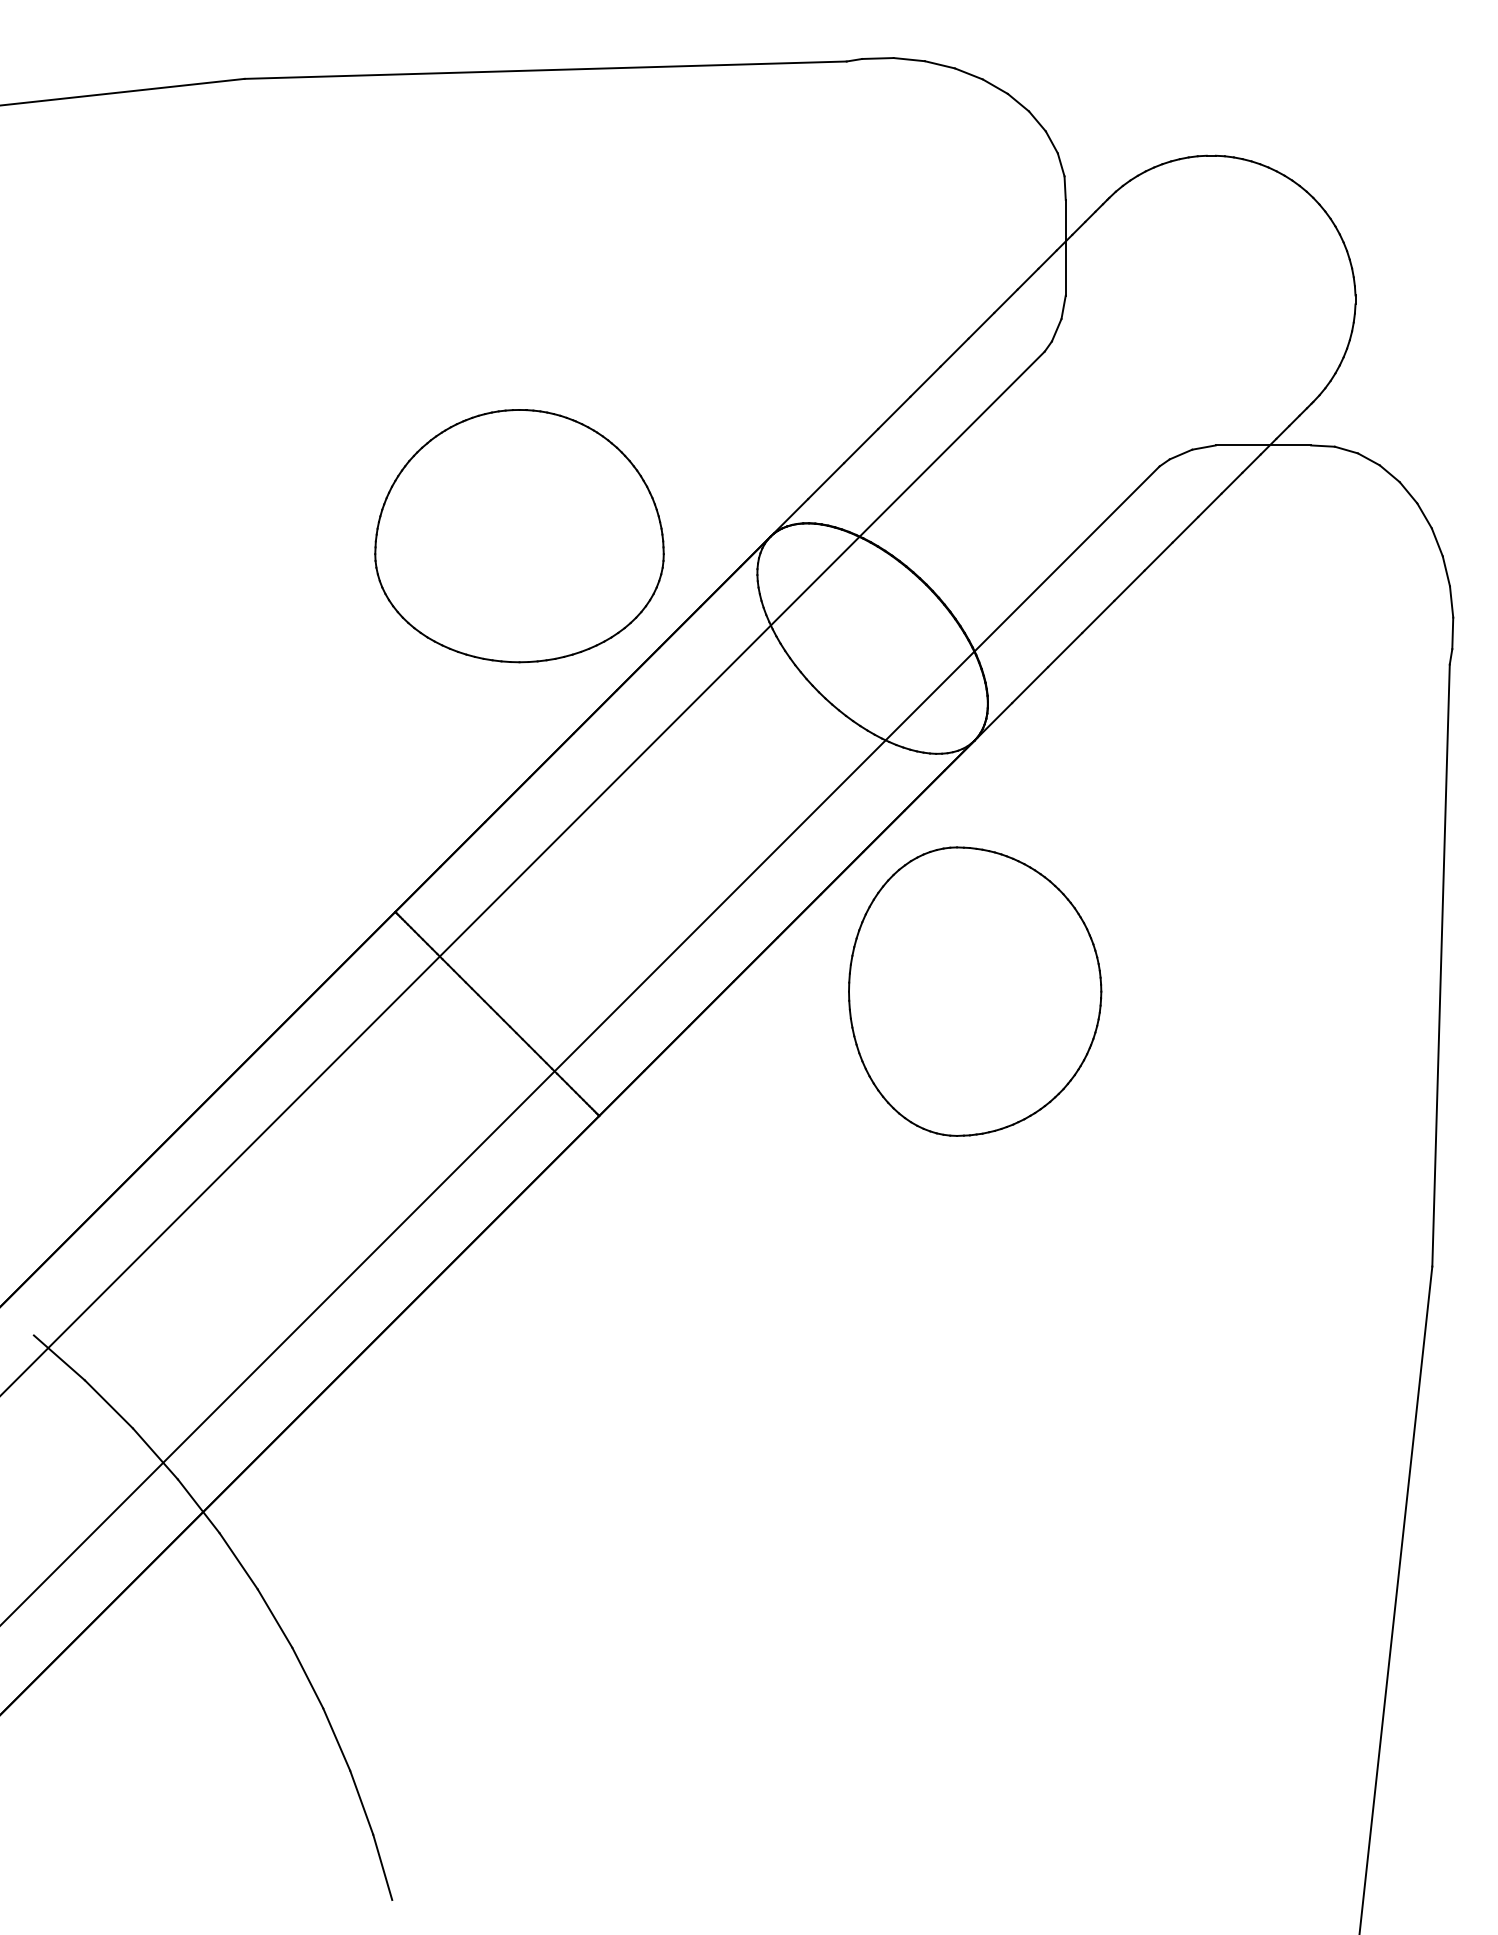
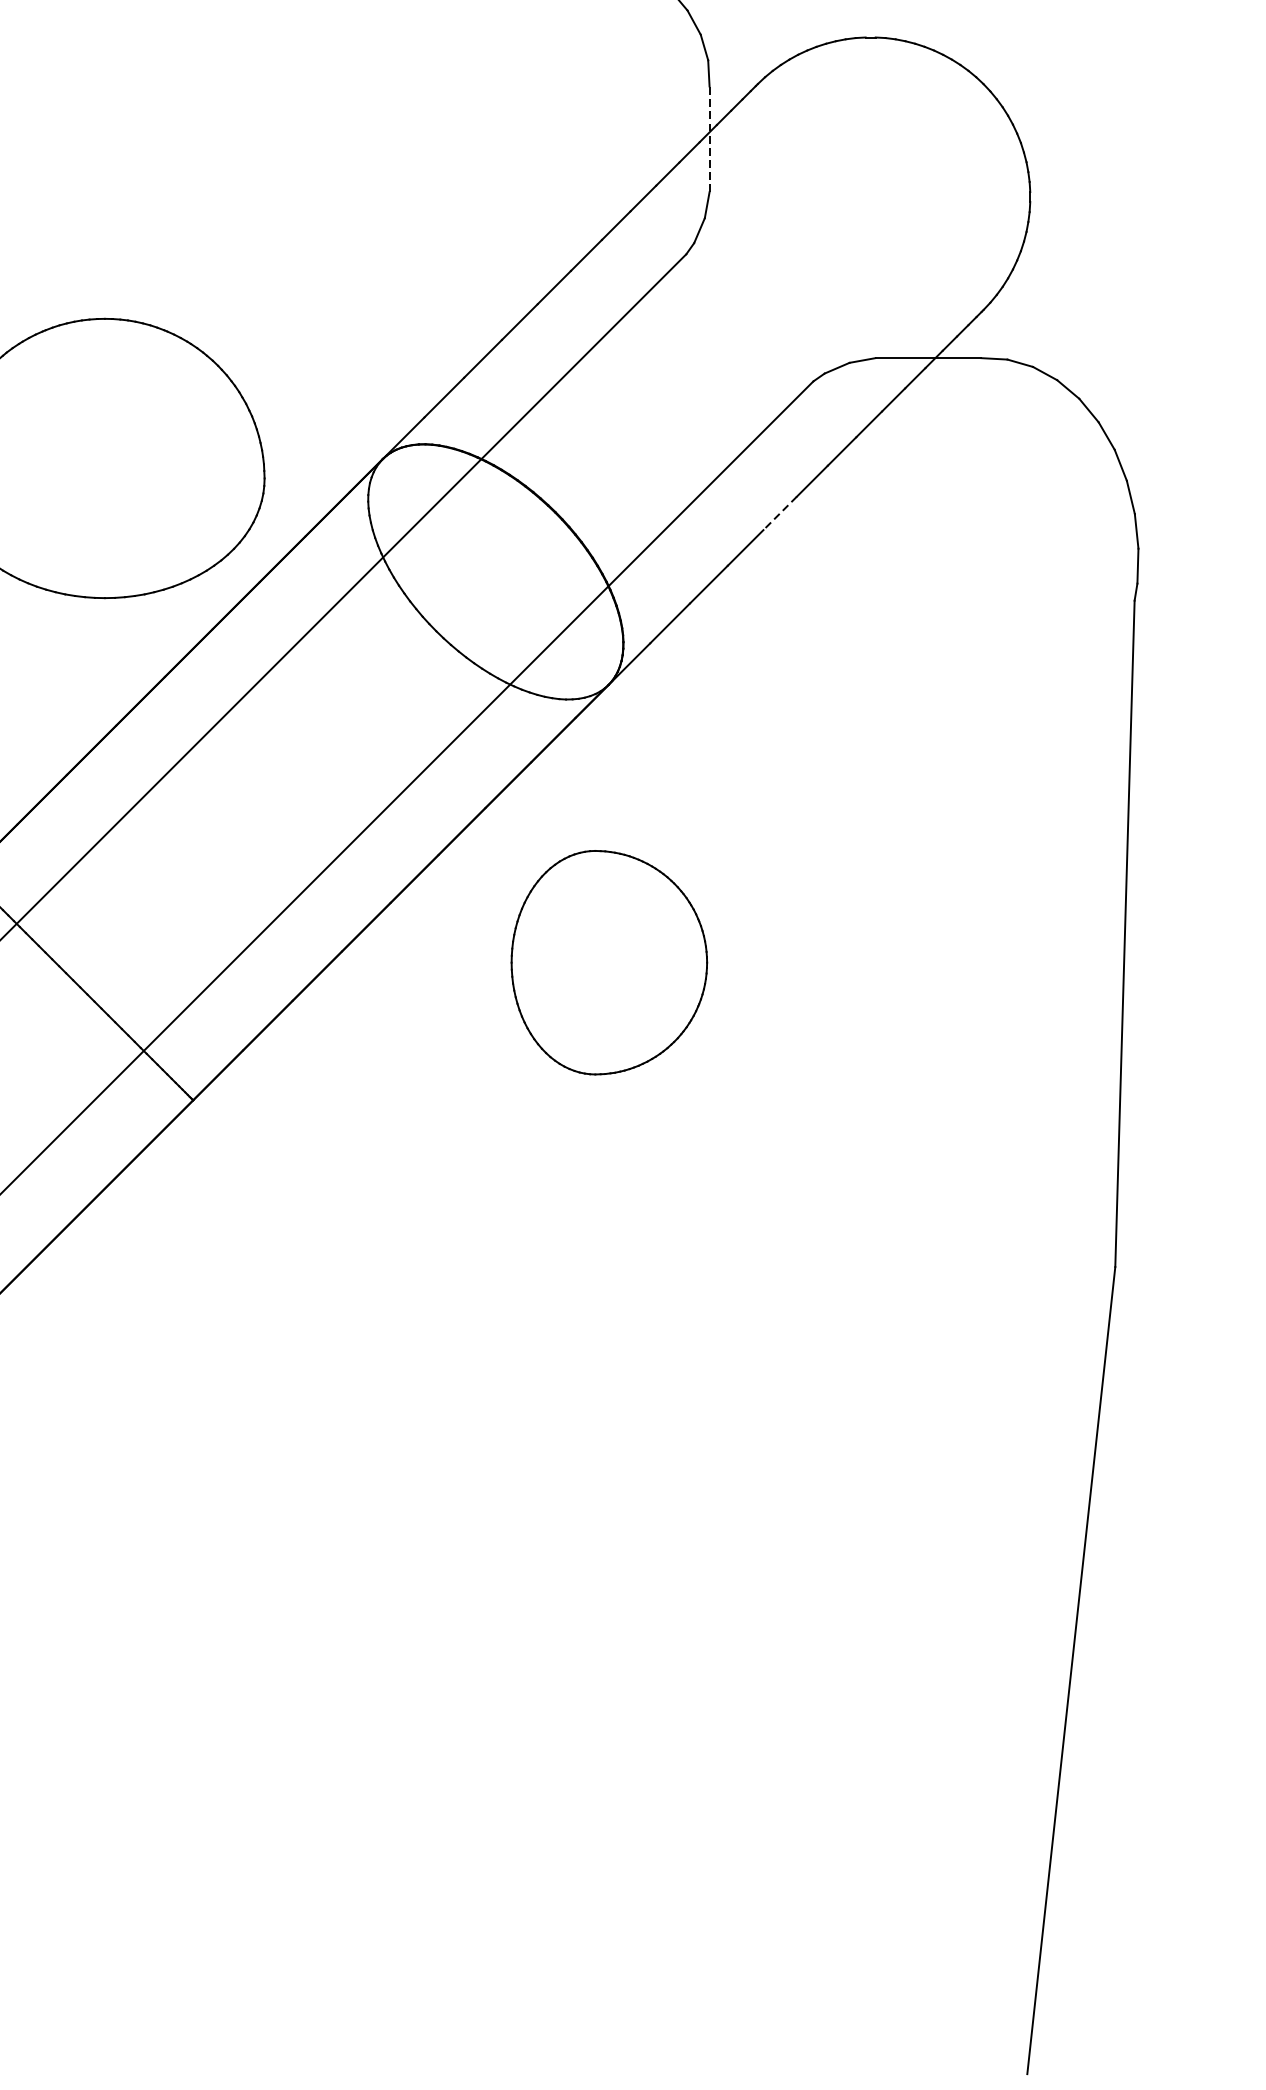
line: (1065, 247) -> (709, 139), solid -> dashed
line: (1129, 586) -> (780, 514), solid -> dashed
part: (975, 991) -> (609, 962), size x0.7

